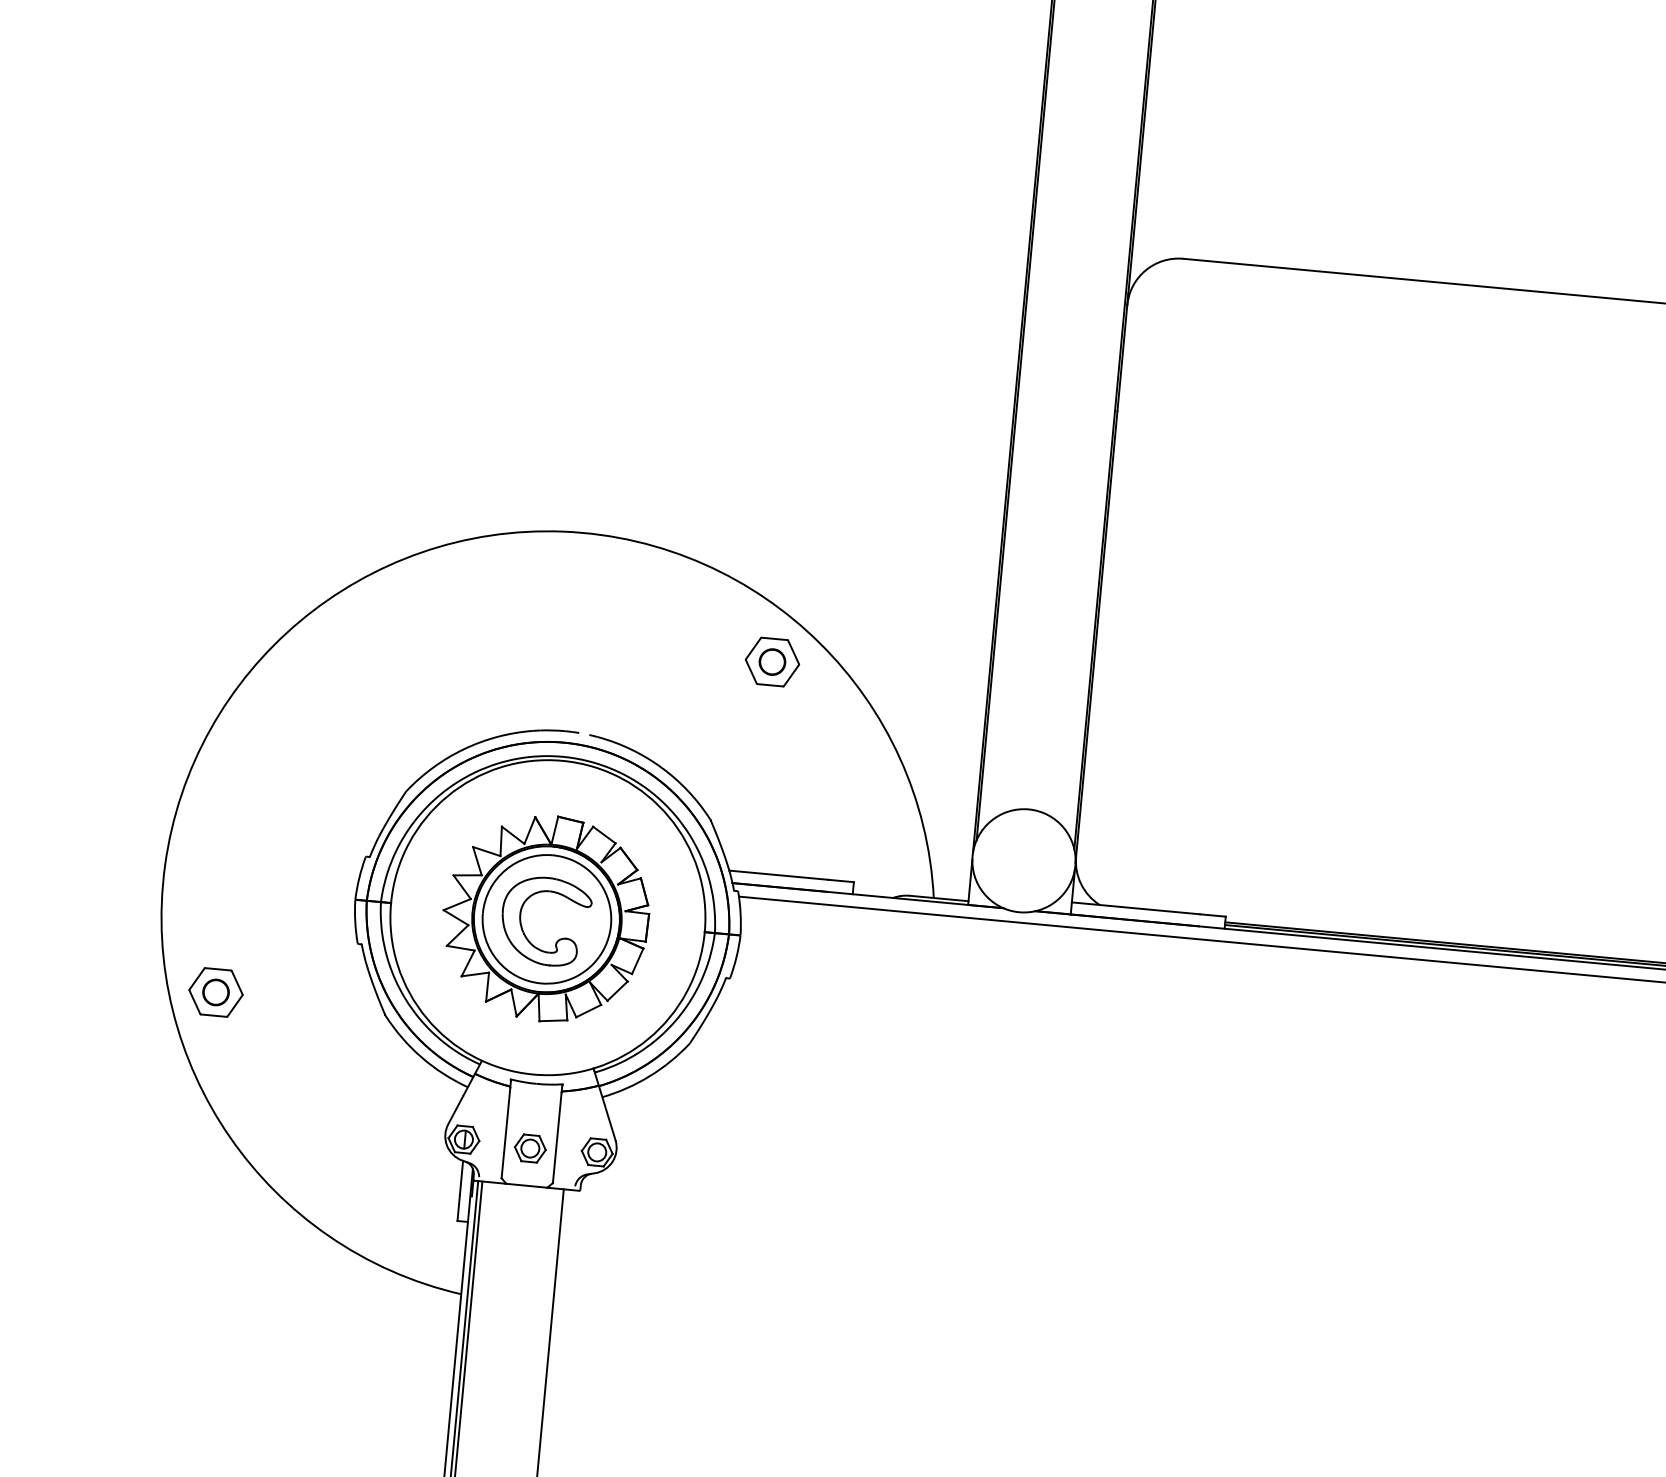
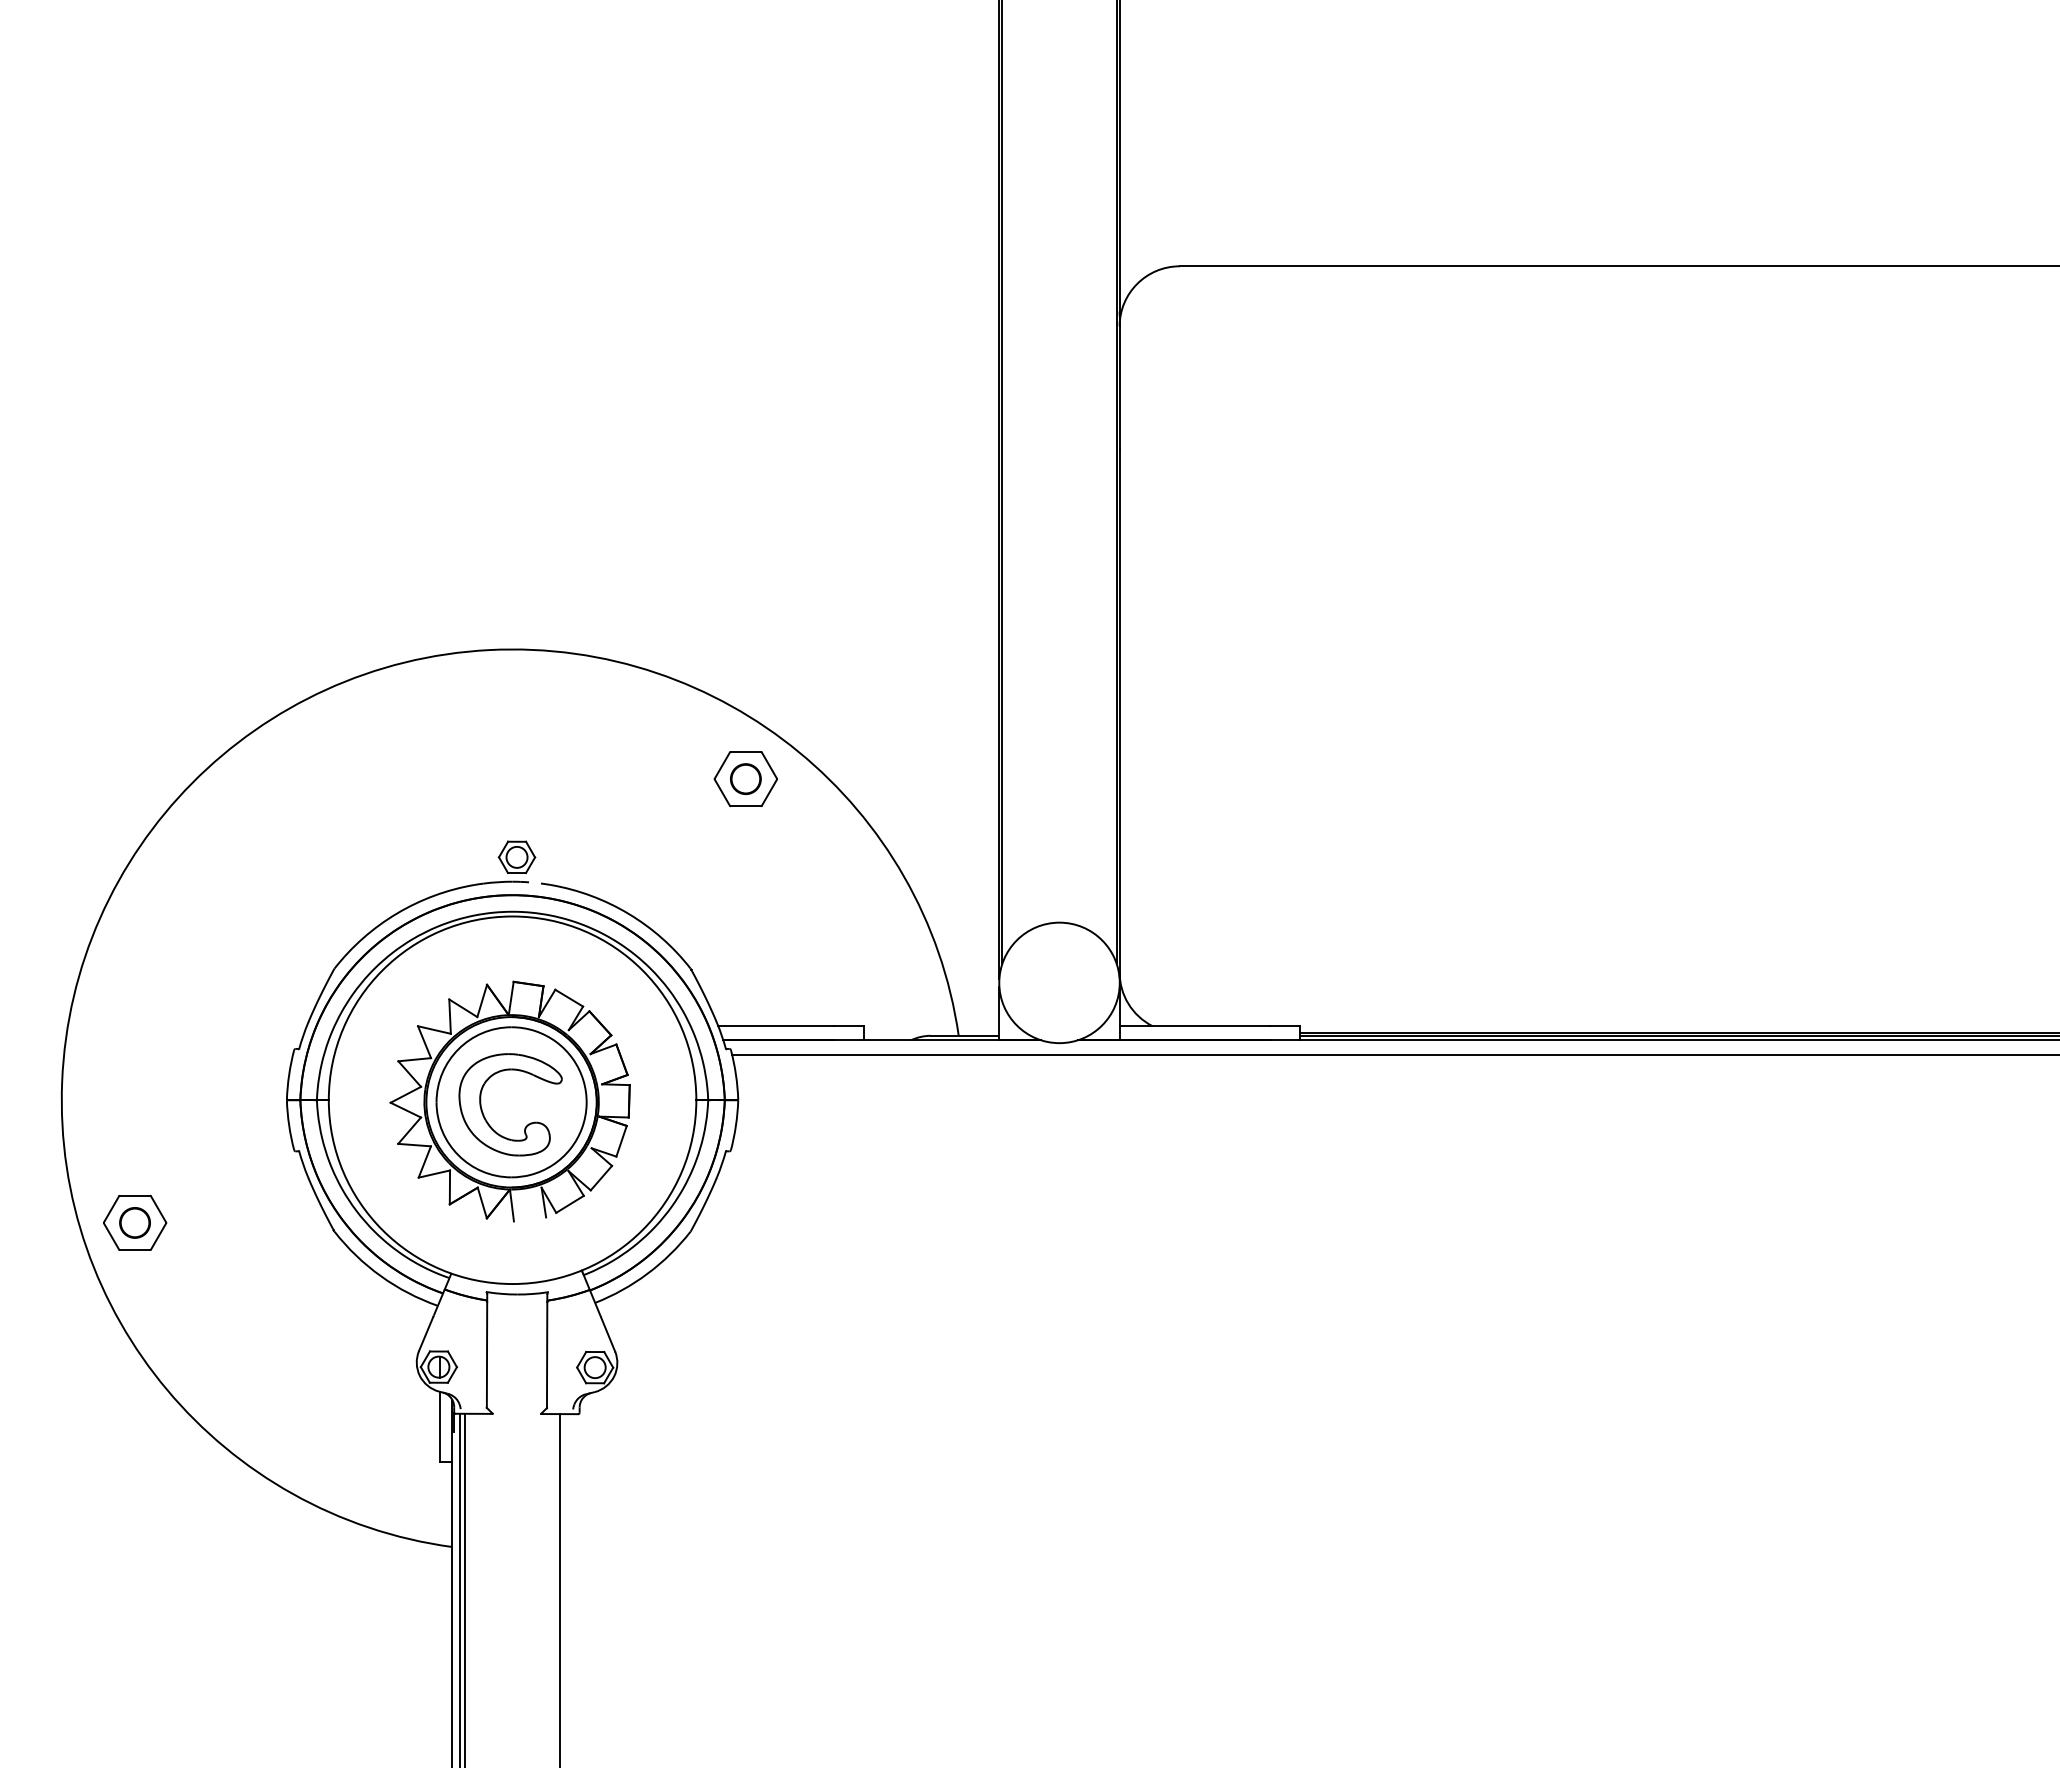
line: (552, 1020) -> (529, 1219), removed
part: (529, 1148) -> (516, 857), moved
line: (526, 1185) -> (516, 1413), removed

